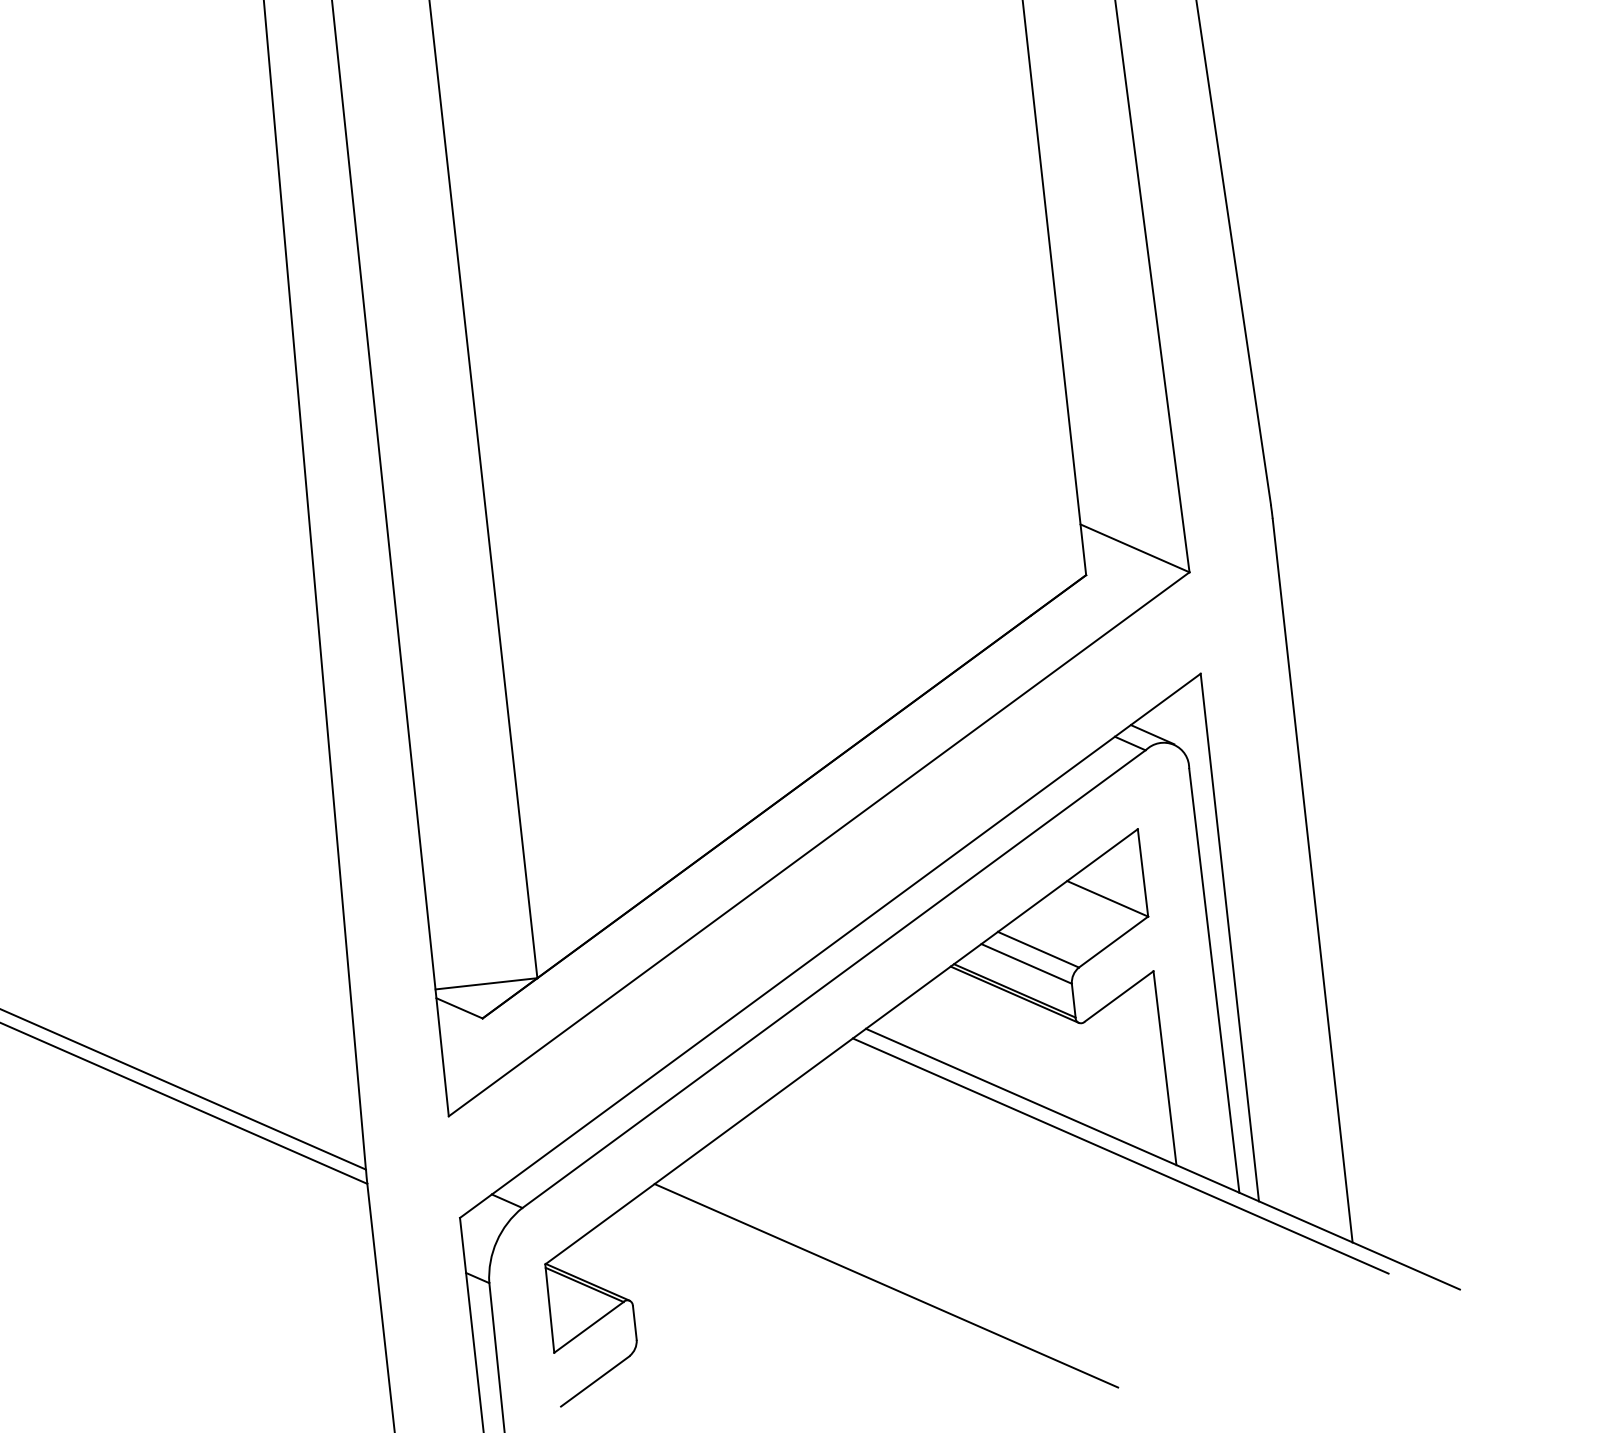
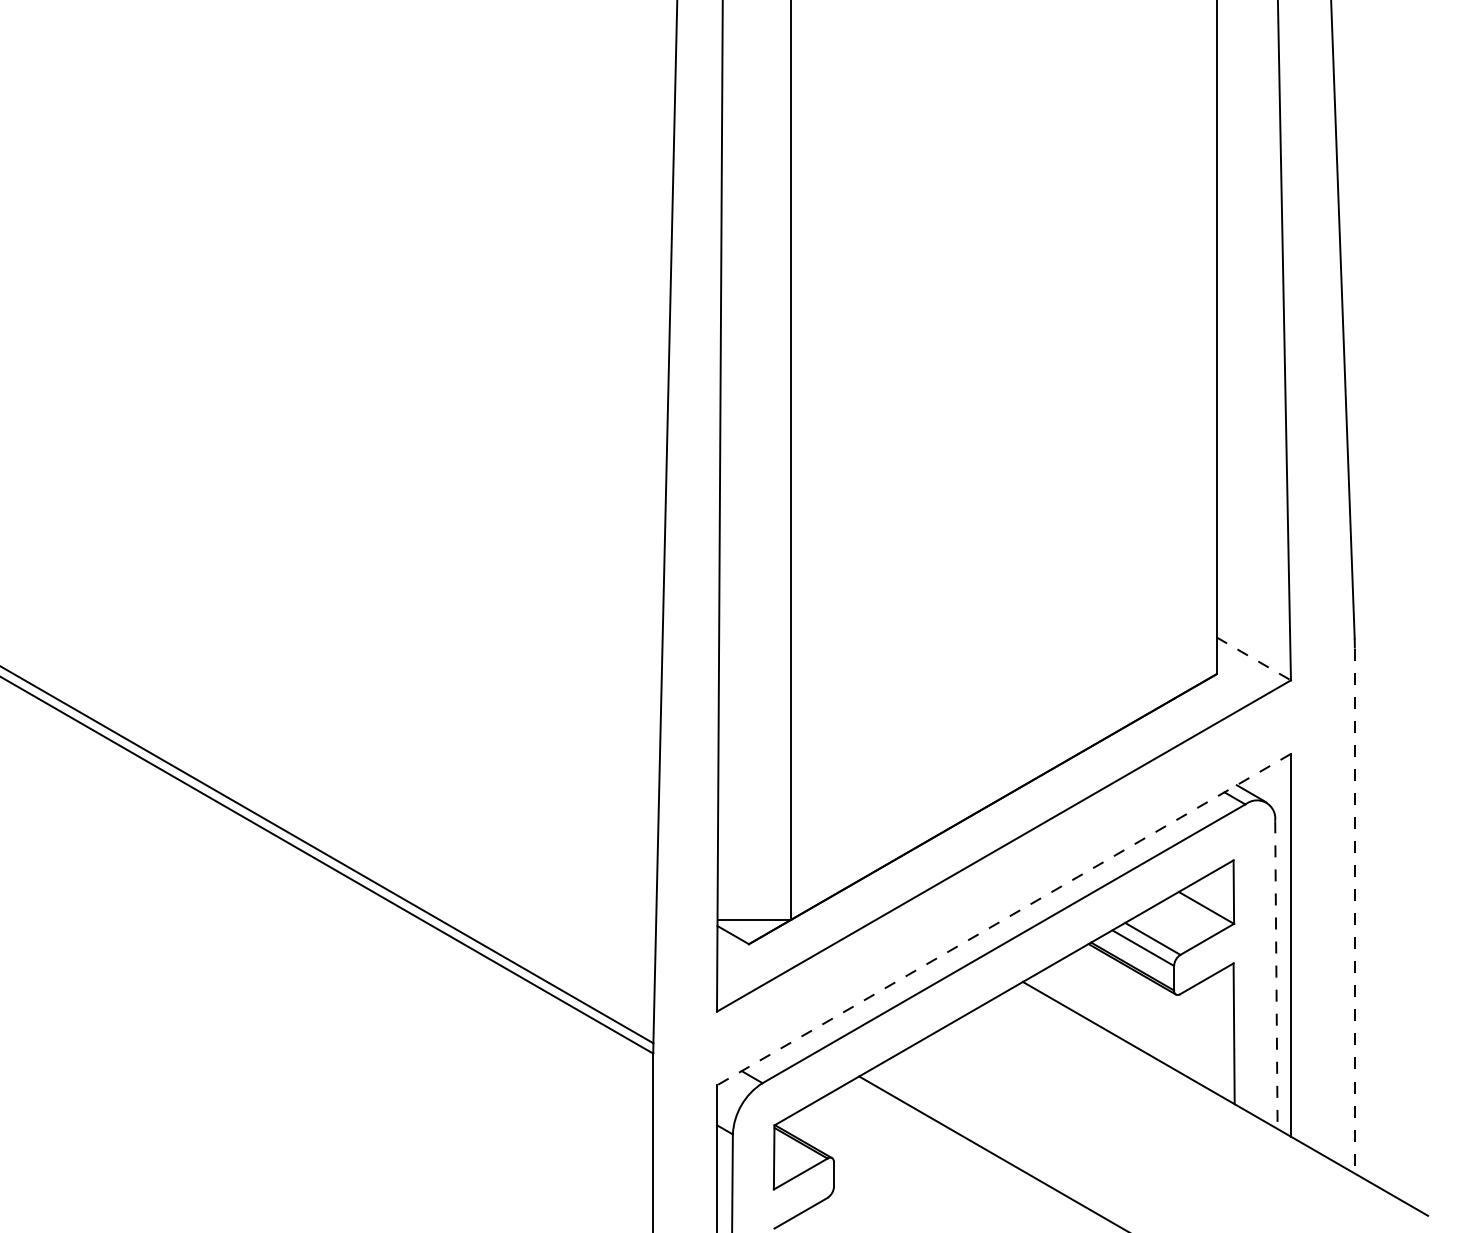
line: (1134, 547) -> (1253, 658), solid -> dashed
line: (1312, 881) -> (1354, 911), solid -> dashed
line: (829, 945) -> (1003, 919), solid -> dashed
line: (1214, 981) -> (1276, 975), solid -> dashed
line: (1120, 1154) -> (1195, 1092), removed

